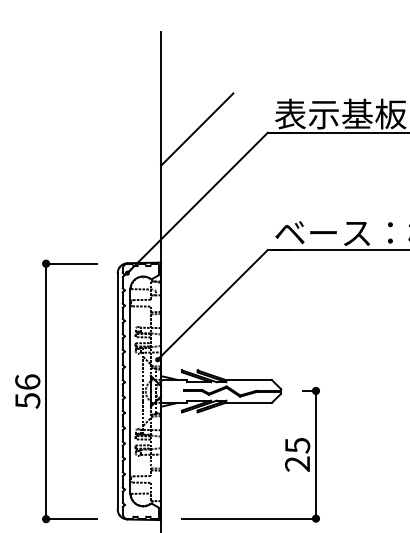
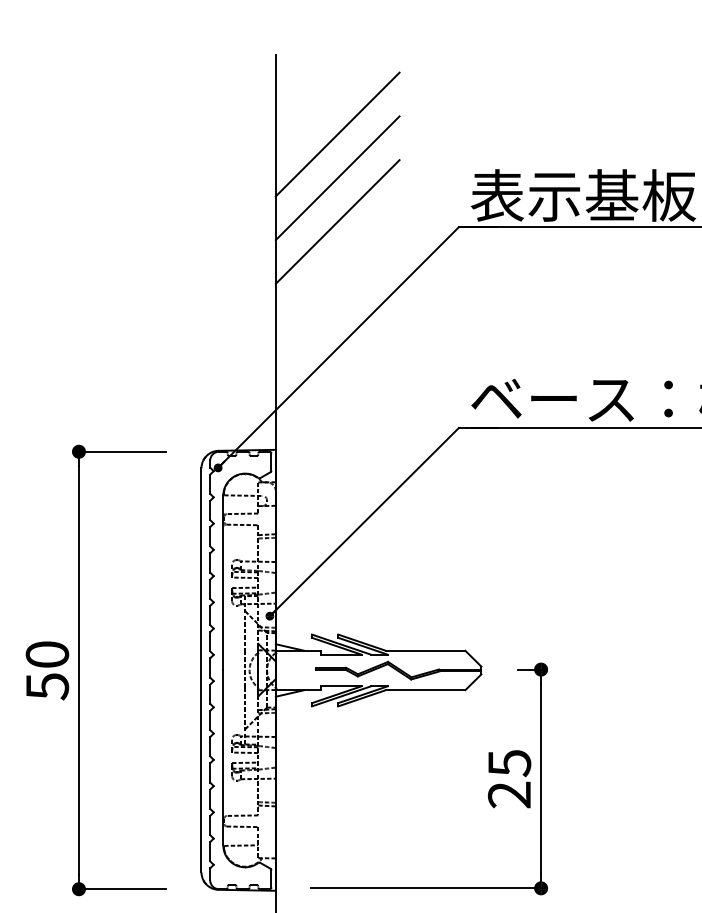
line: (197, 78) -> (338, 134), added
line: (197, 103) -> (338, 177), added
text: (27, 381) -> (47, 653), 56 -> 50

